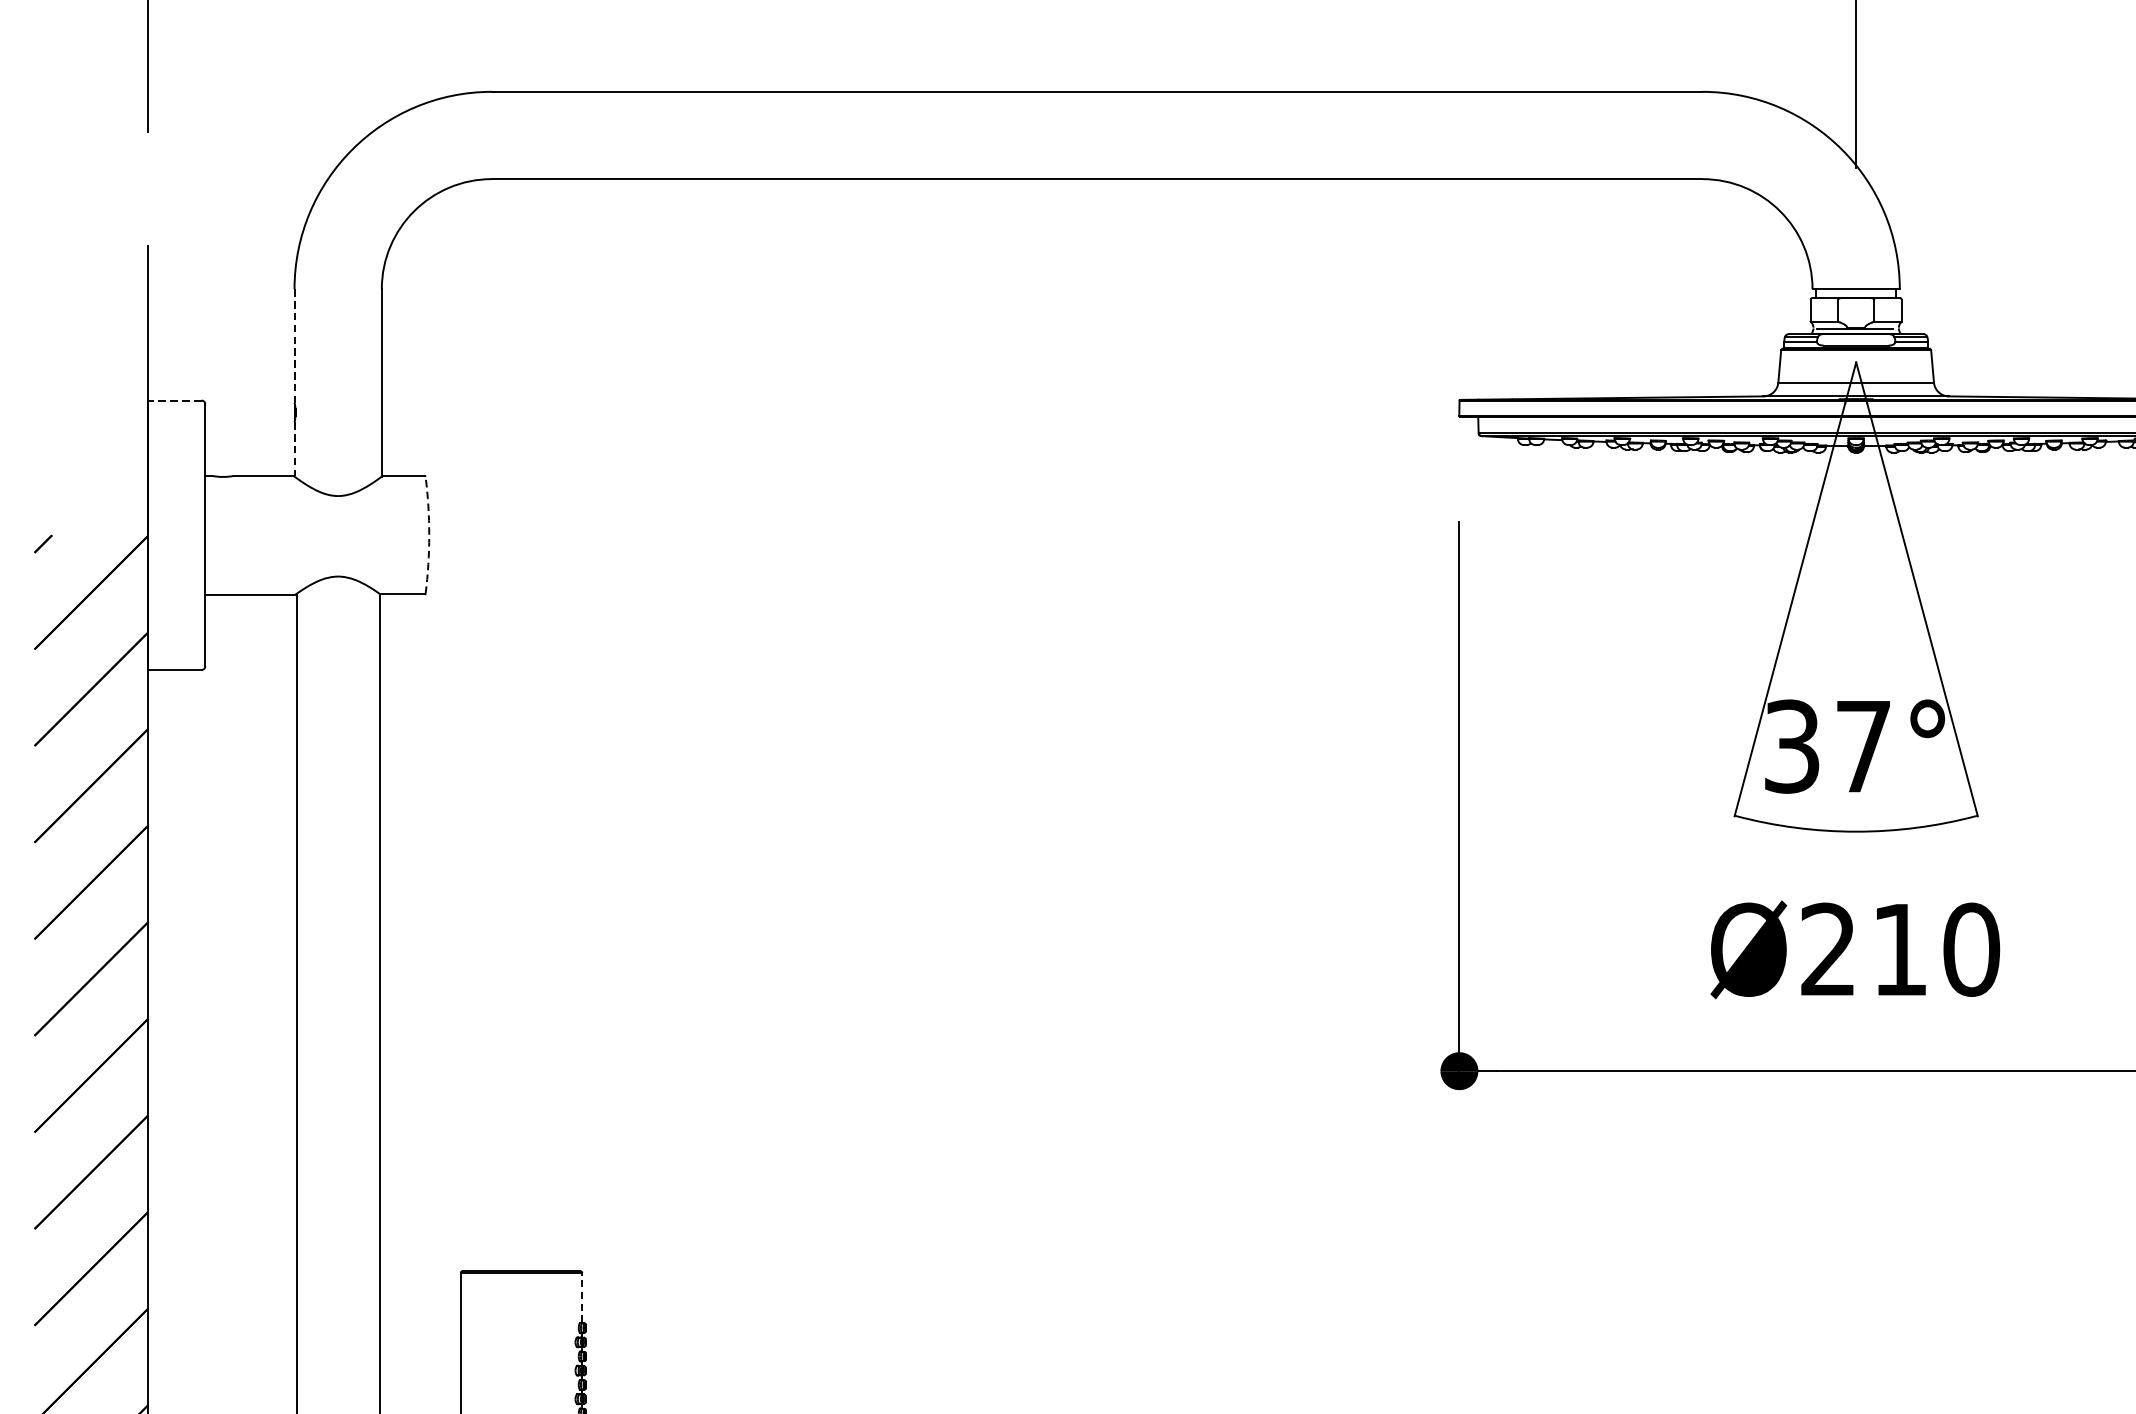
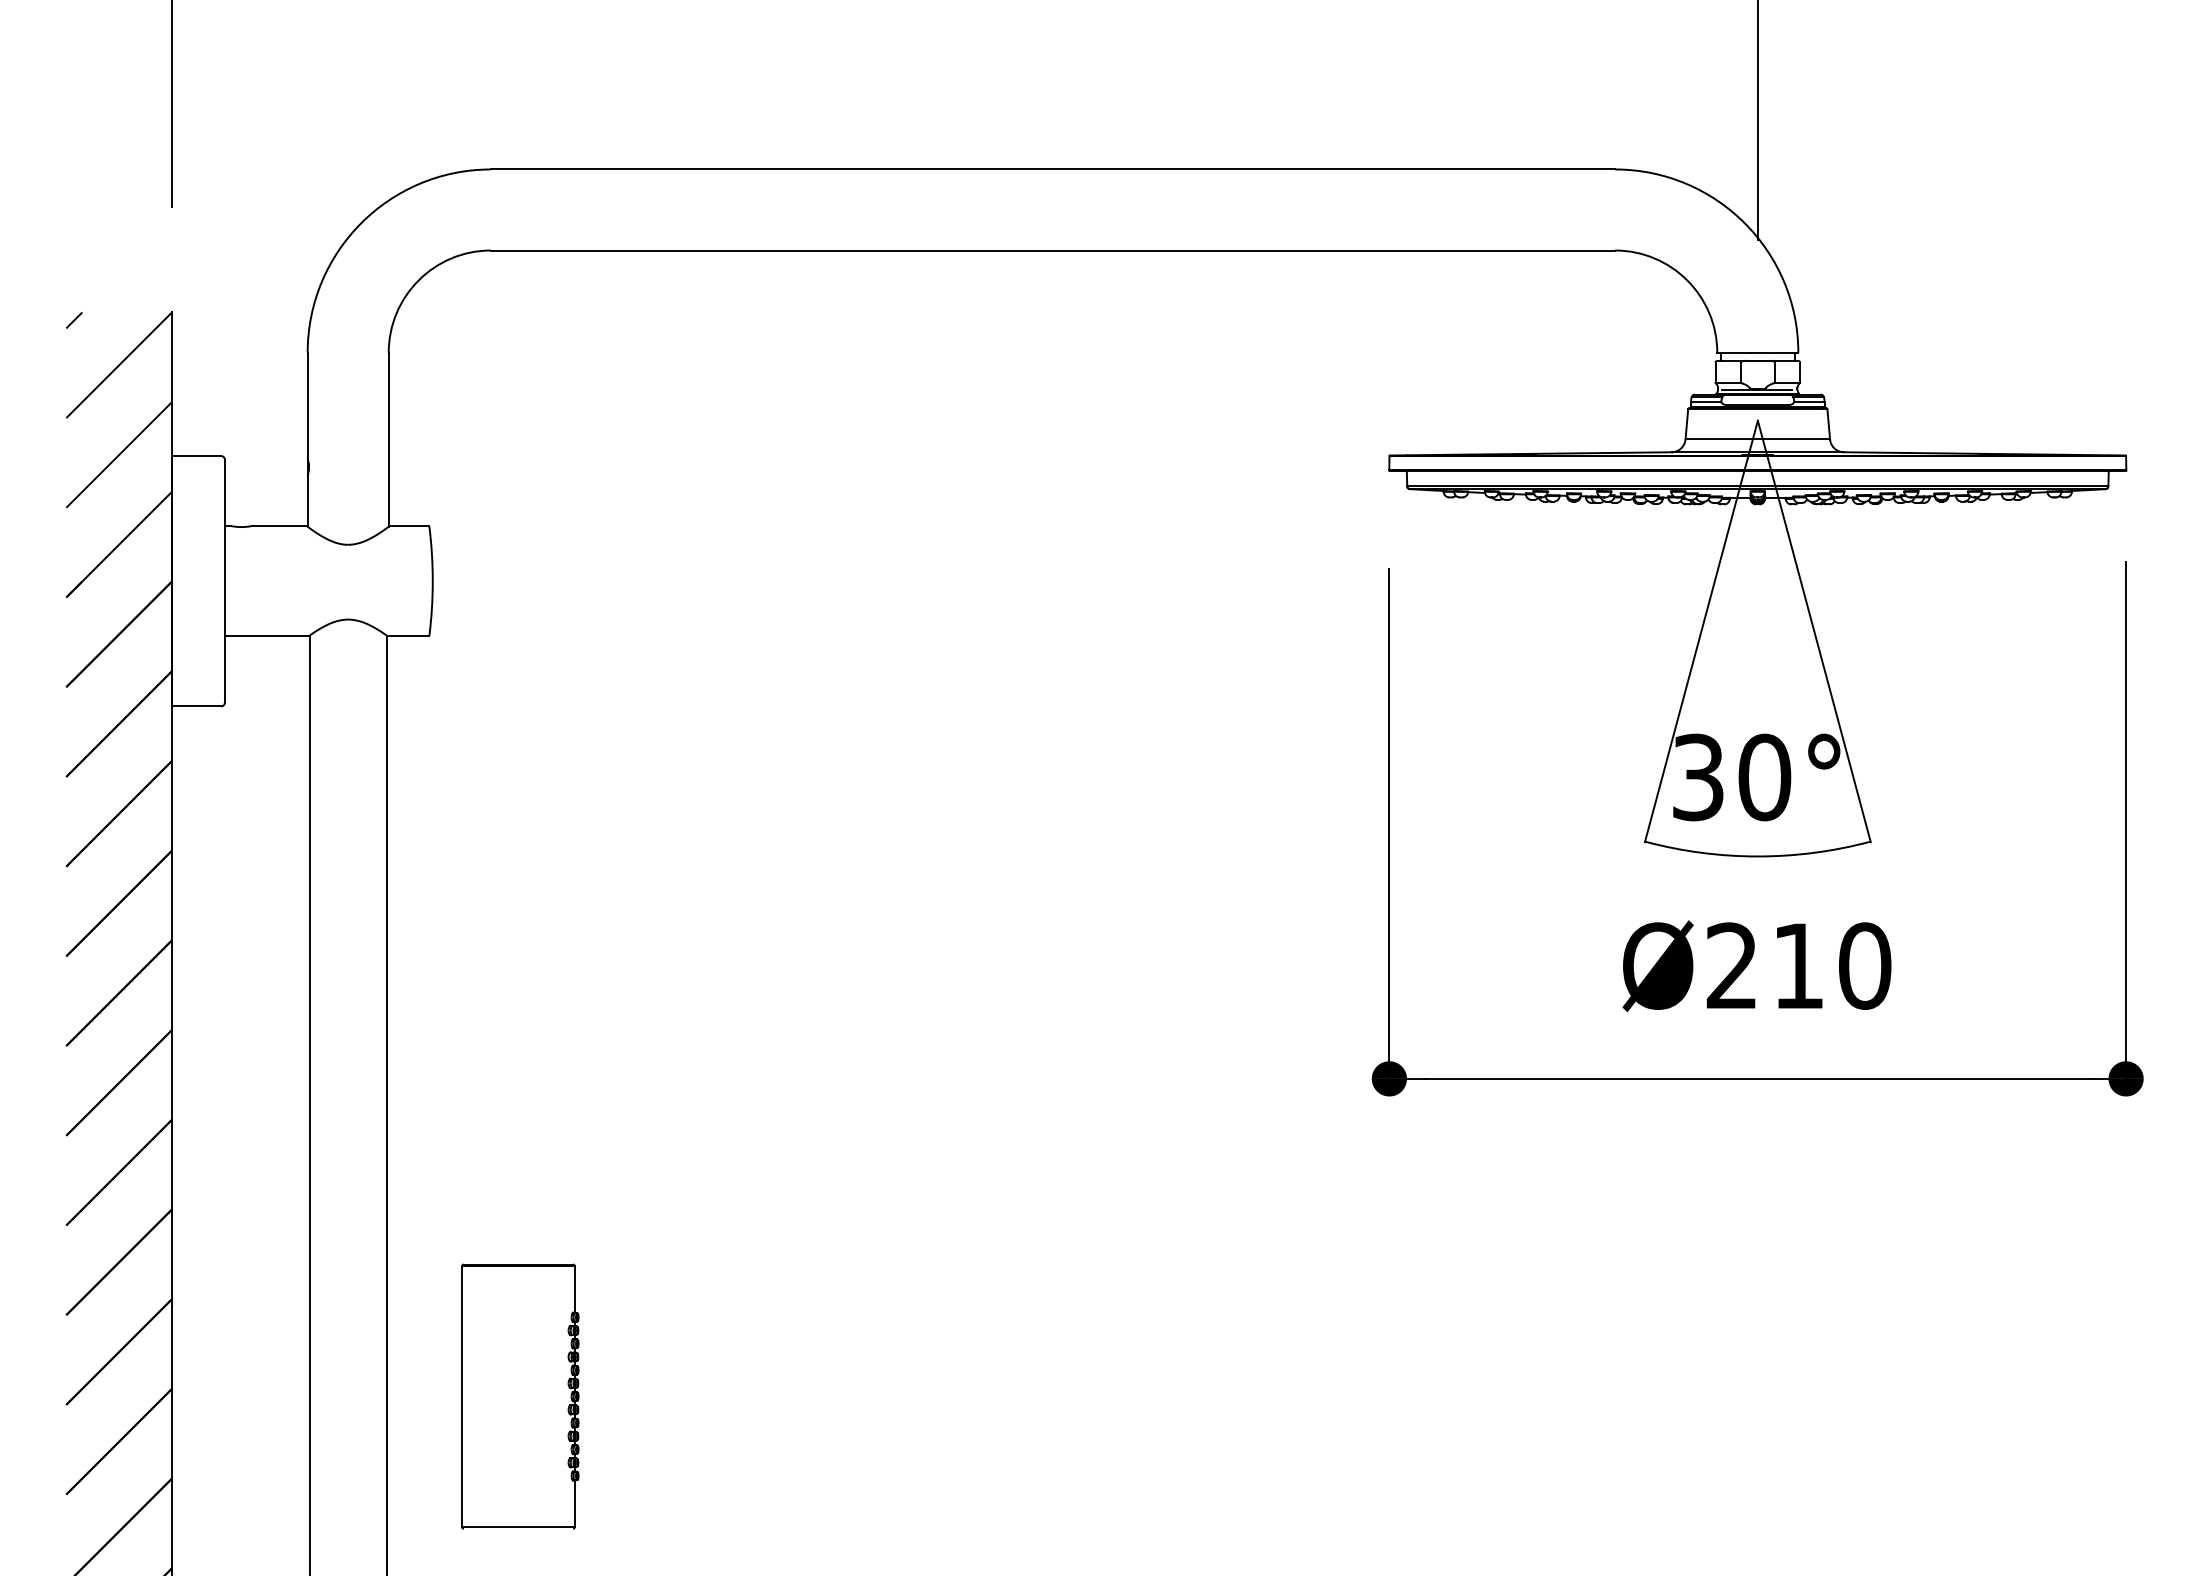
line: (294, 346) -> (307, 405), dashed -> solid
hatch: (91, 390) -> (119, 446), added
line: (174, 400) -> (196, 456), dashed -> solid
line: (294, 449) -> (307, 501), dashed -> solid
arc: (428, 535) -> (432, 581), dashed -> solid
text: (1863, 746) -> (1764, 777), 37° -> 30°
line: (581, 1296) -> (574, 1288), dashed -> solid

